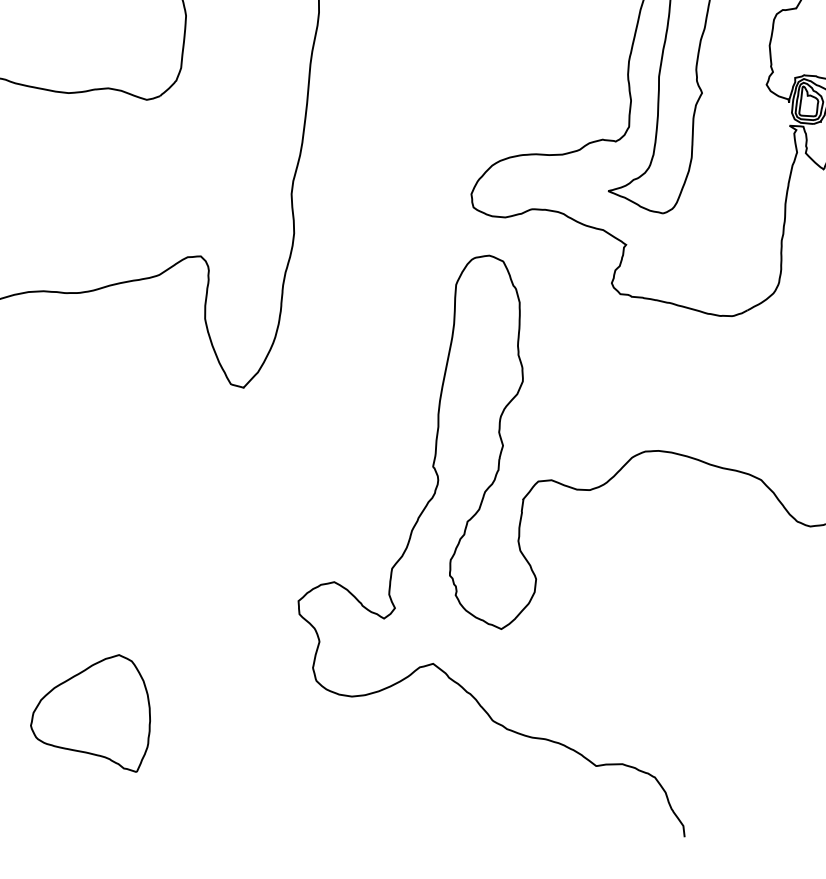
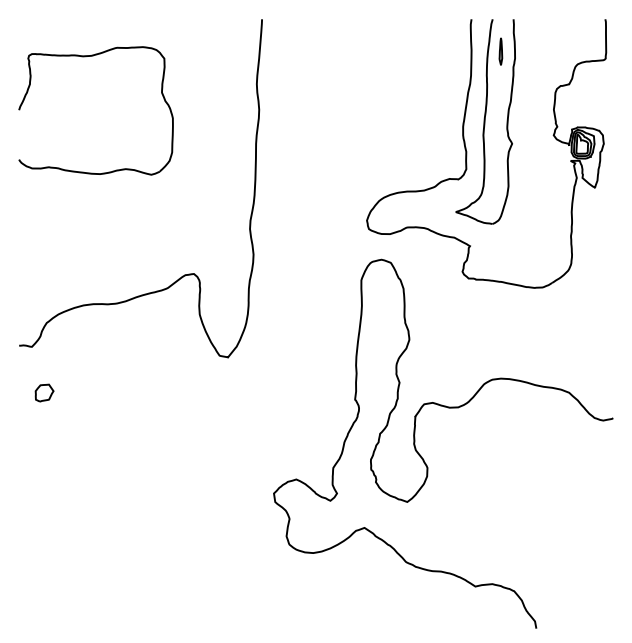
part: (91, 710) -> (144, 574), removed

